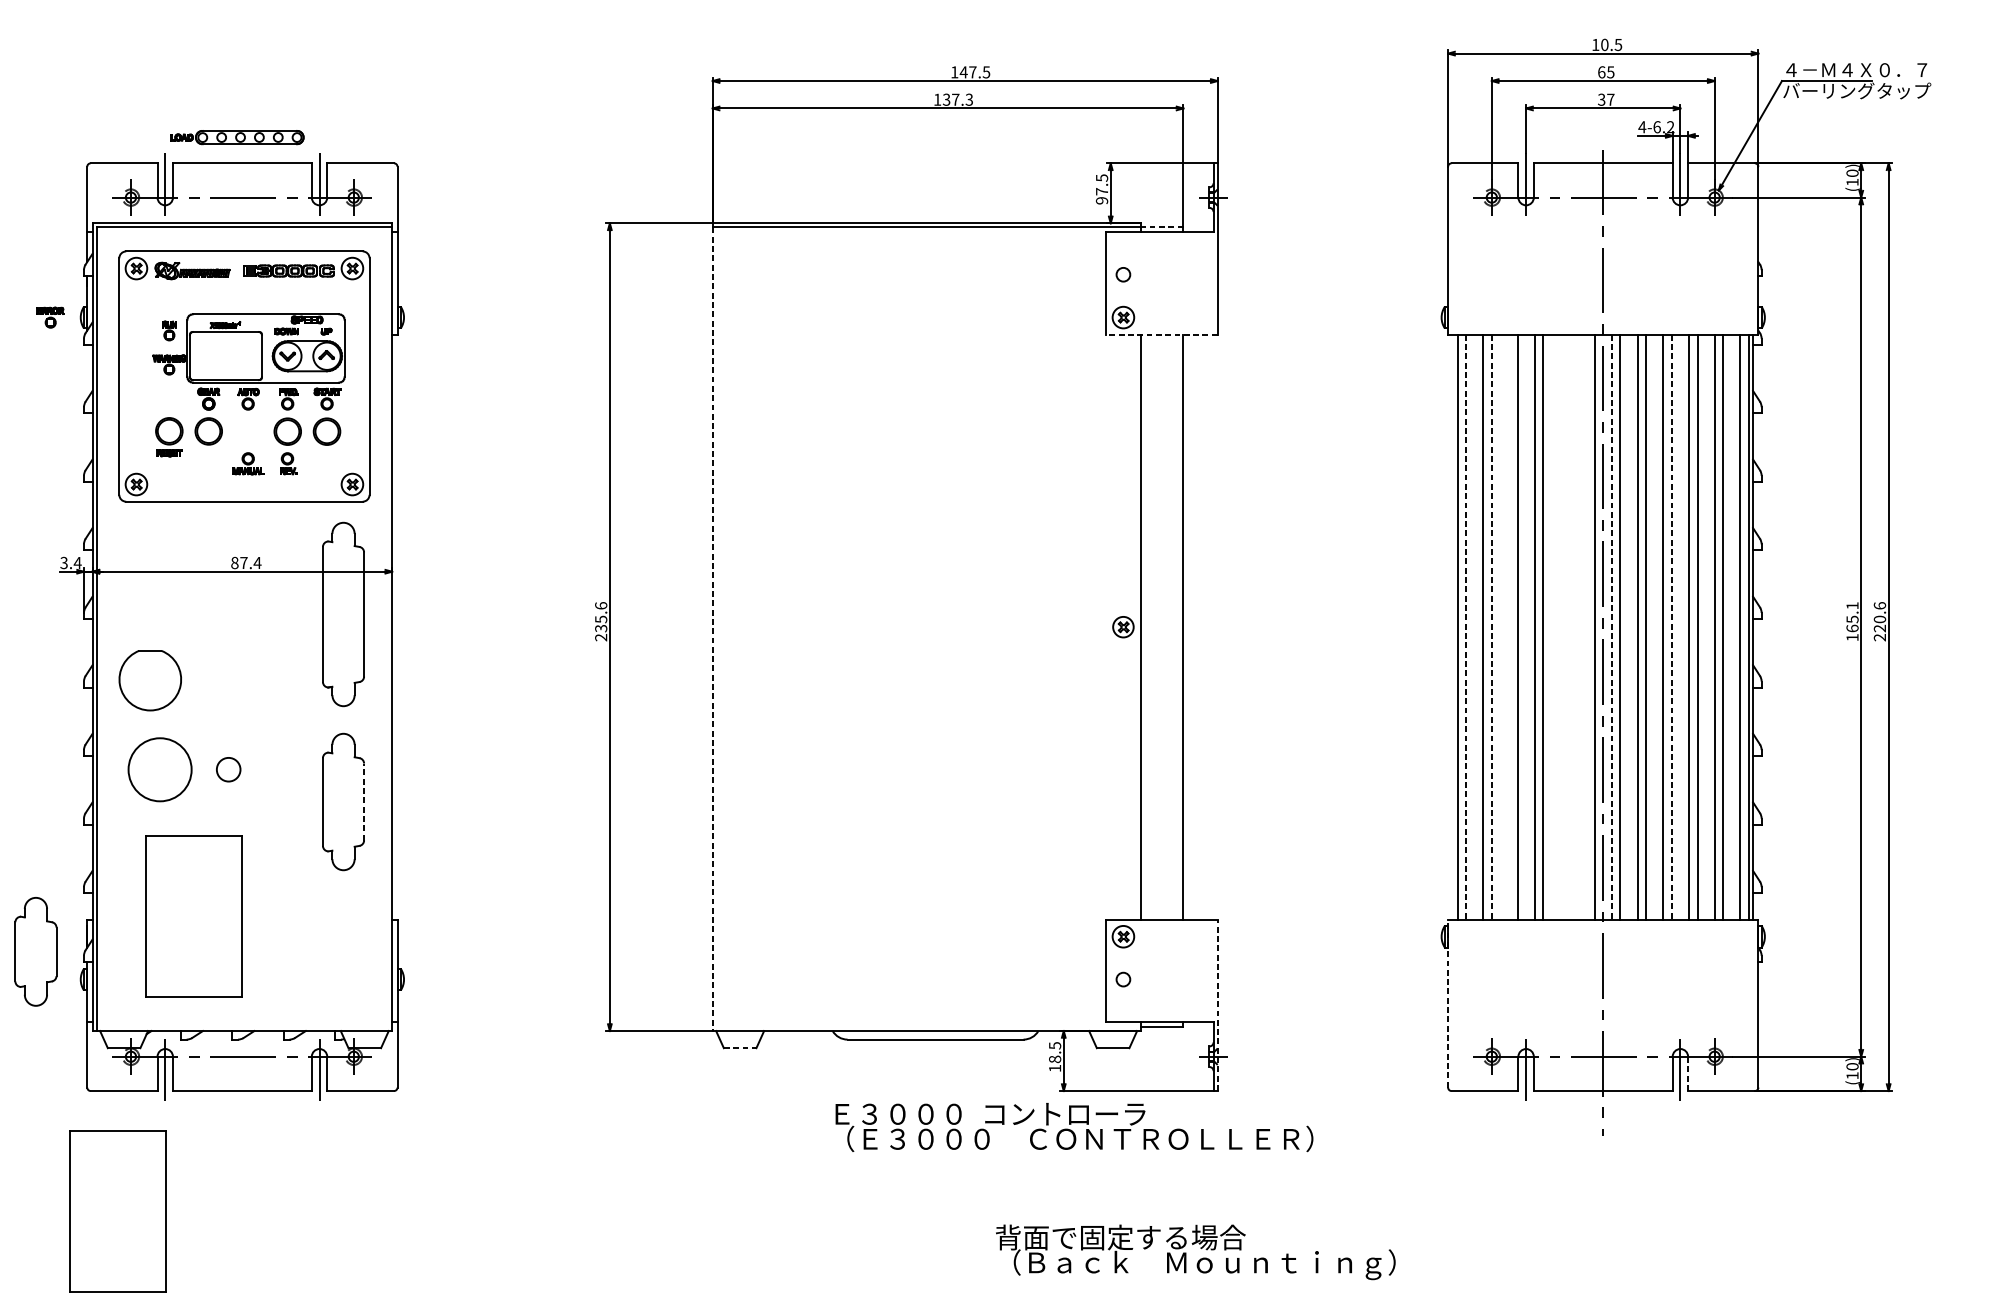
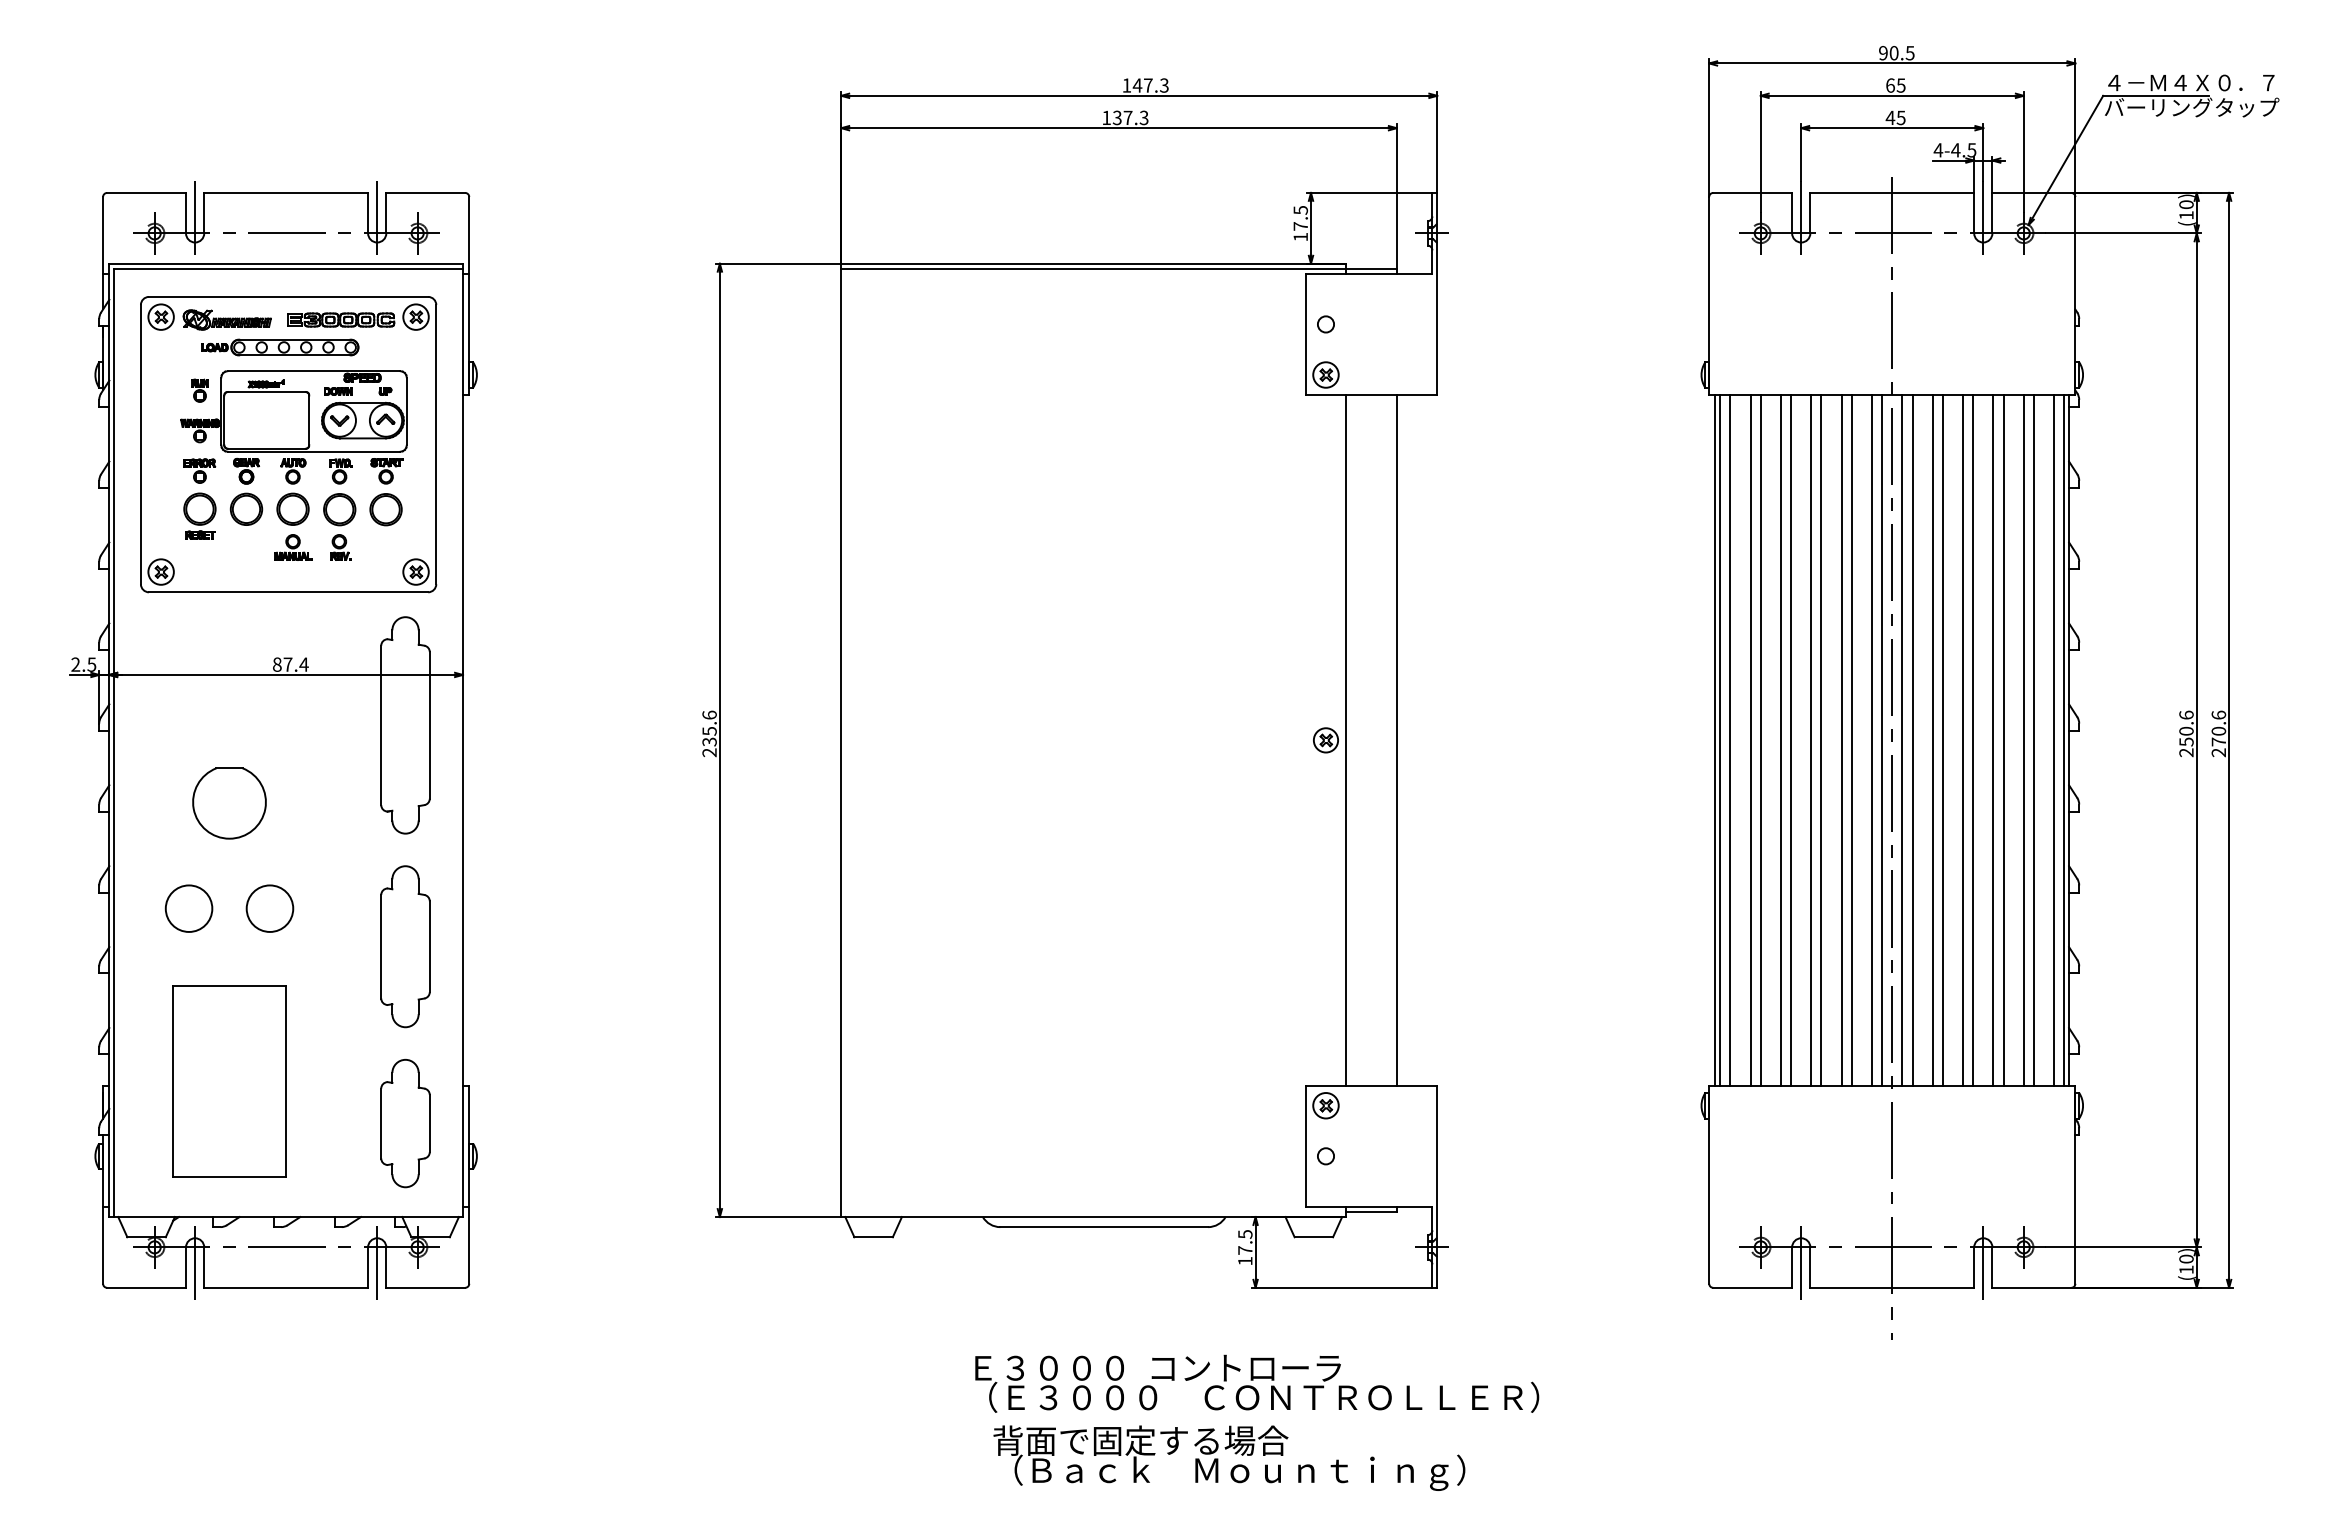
text: (1595, 45) -> (1883, 53), 10.5 -> 90.5
text: (986, 72) -> (1164, 85), 147.5 -> 147.3
text: (1605, 99) -> (1895, 117), 37 -> 45
text: (1663, 127) -> (1963, 150), 4-6.2 -> 4-4.5
part: (237, 137) -> (280, 347), moved
text: (1101, 200) -> (1300, 236), 97.5 -> 17.5
line: (1161, 227) -> (1371, 268), dashed -> solid
part: (50, 317) -> (199, 470), moved
line: (1161, 334) -> (1371, 395), dashed -> solid
part: (247, 430) -> (292, 508), added
text: (70, 562) -> (83, 664), 3.4 -> 2.5
text: (1852, 621) -> (2186, 733), 165.1 -> 250.6
line: (1453, 627) -> (1715, 740), added
line: (1466, 627) -> (1730, 740), dashed -> solid
line: (1491, 627) -> (1760, 740), dashed -> solid
line: (1509, 627) -> (1781, 740), added
line: (1560, 627) -> (1841, 740), added
line: (1568, 627) -> (1851, 740), added
line: (1586, 627) -> (1872, 740), added
line: (1611, 627) -> (1902, 740), dashed -> solid
line: (1672, 627) -> (1973, 740), dashed -> solid
text: (1879, 628) -> (2218, 741), 220.6 -> 270.6
line: (712, 629) -> (841, 743), dashed -> solid
part: (150, 680) -> (229, 803), moved
circle: (159, 769) -> (188, 908), size x0.62
circle: (228, 769) -> (269, 908), size x1.67
line: (363, 801) -> (429, 946), dashed -> solid
part: (35, 951) -> (405, 1123), moved
line: (1448, 1003) -> (1709, 1184), dashed -> solid
line: (1217, 1005) -> (1437, 1186), dashed -> solid
line: (740, 1048) -> (874, 1237), dashed -> solid
text: (1055, 1059) -> (1245, 1250), 18.5 -> 17.5
line: (1688, 1073) -> (1992, 1267), dashed -> solid
text: (1074, 1127) -> (1257, 1383), moved
part: (118, 1211) -> (139, 1430), removed
text: (1195, 1251) -> (1229, 1457), moved

